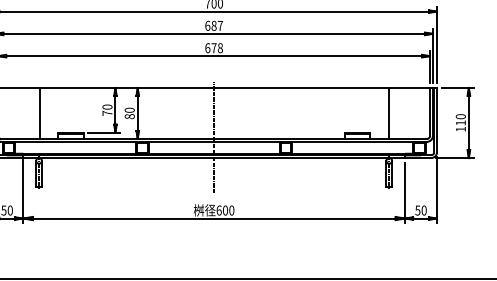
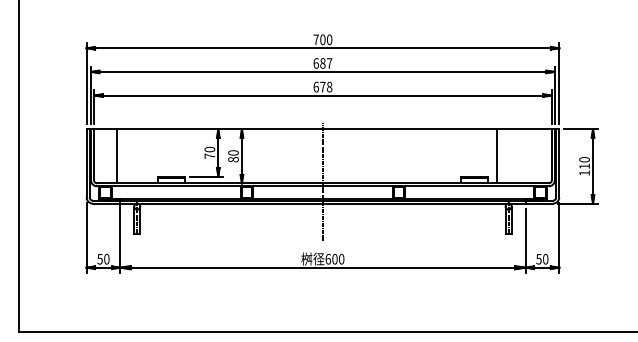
line: (39, 113) -> (116, 156), moved
line: (388, 113) -> (496, 156), moved

